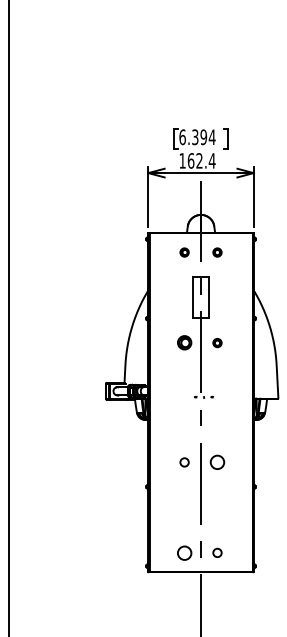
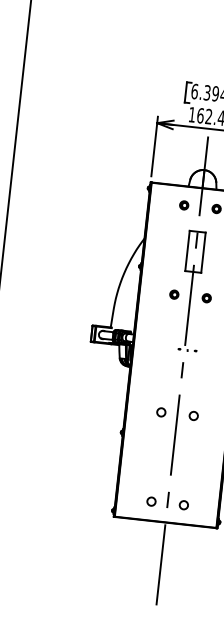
part: (184, 343) -> (174, 295), size x0.62
circle: (217, 462) -> (193, 416), size x0.62
circle: (184, 552) -> (151, 501), size x0.62

